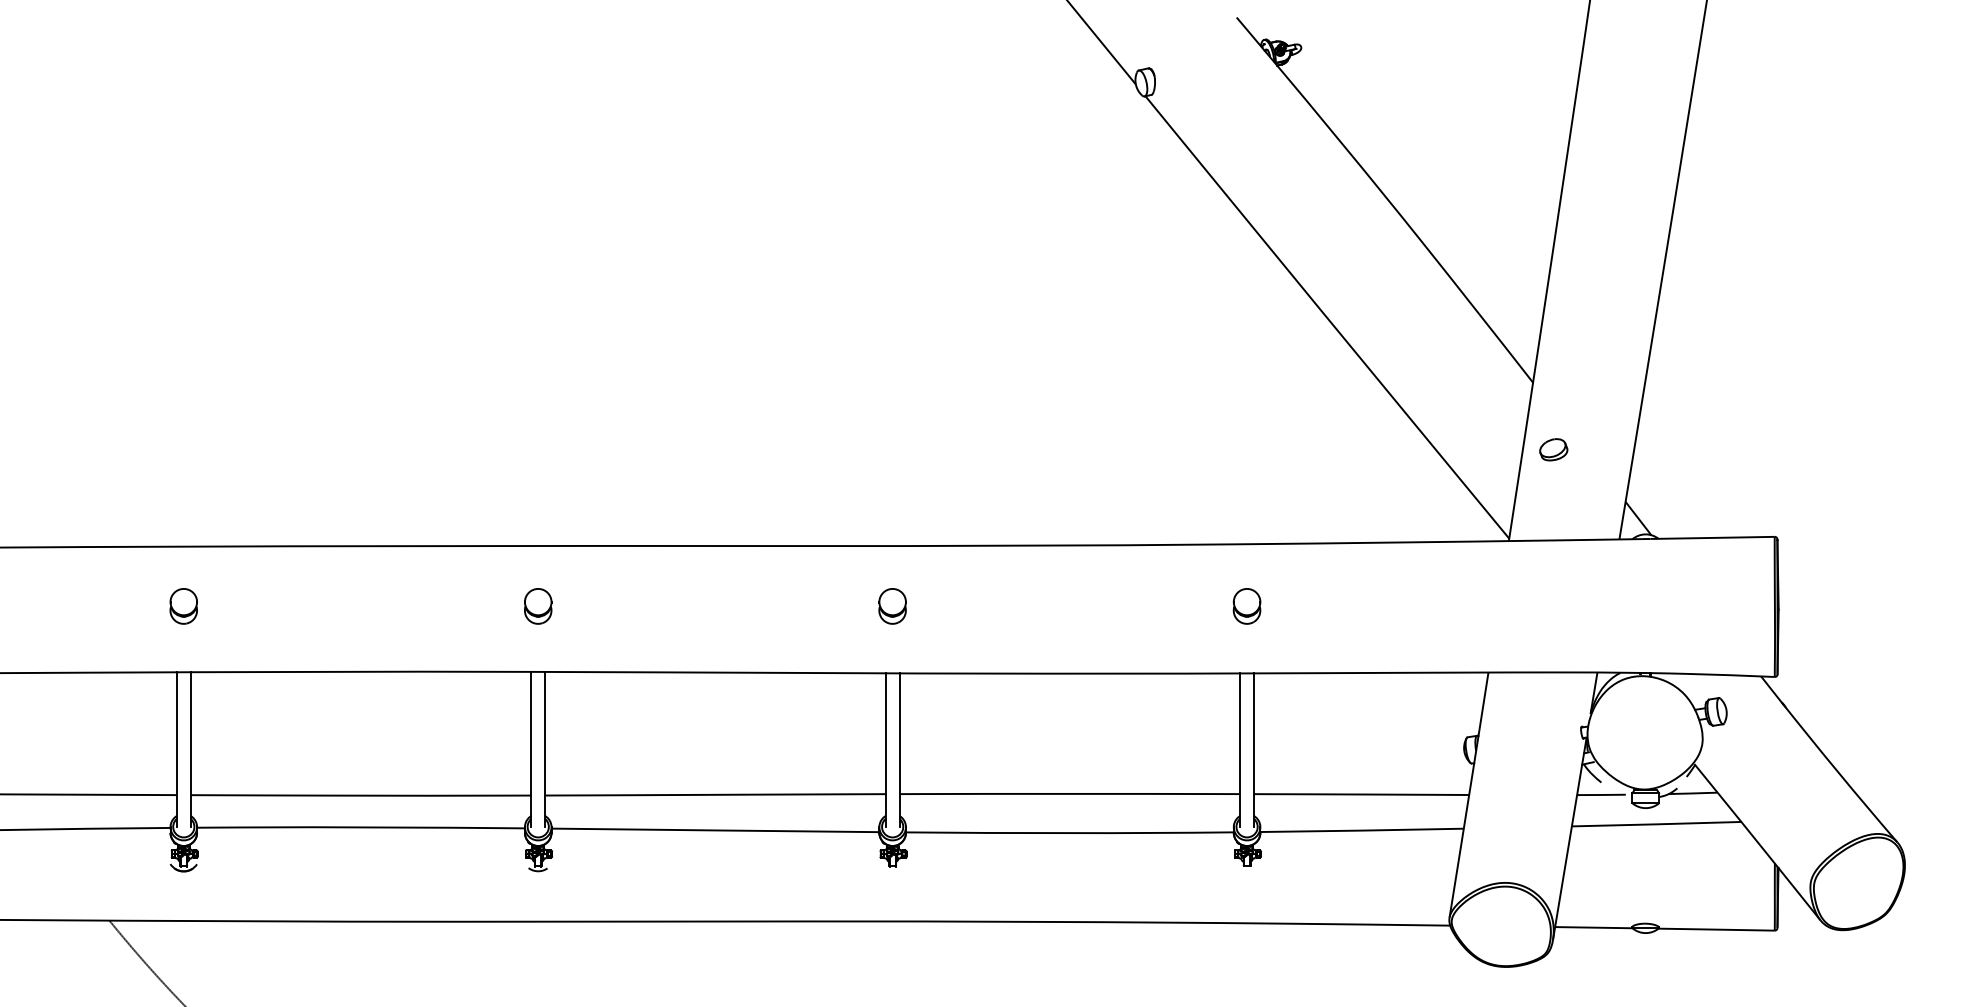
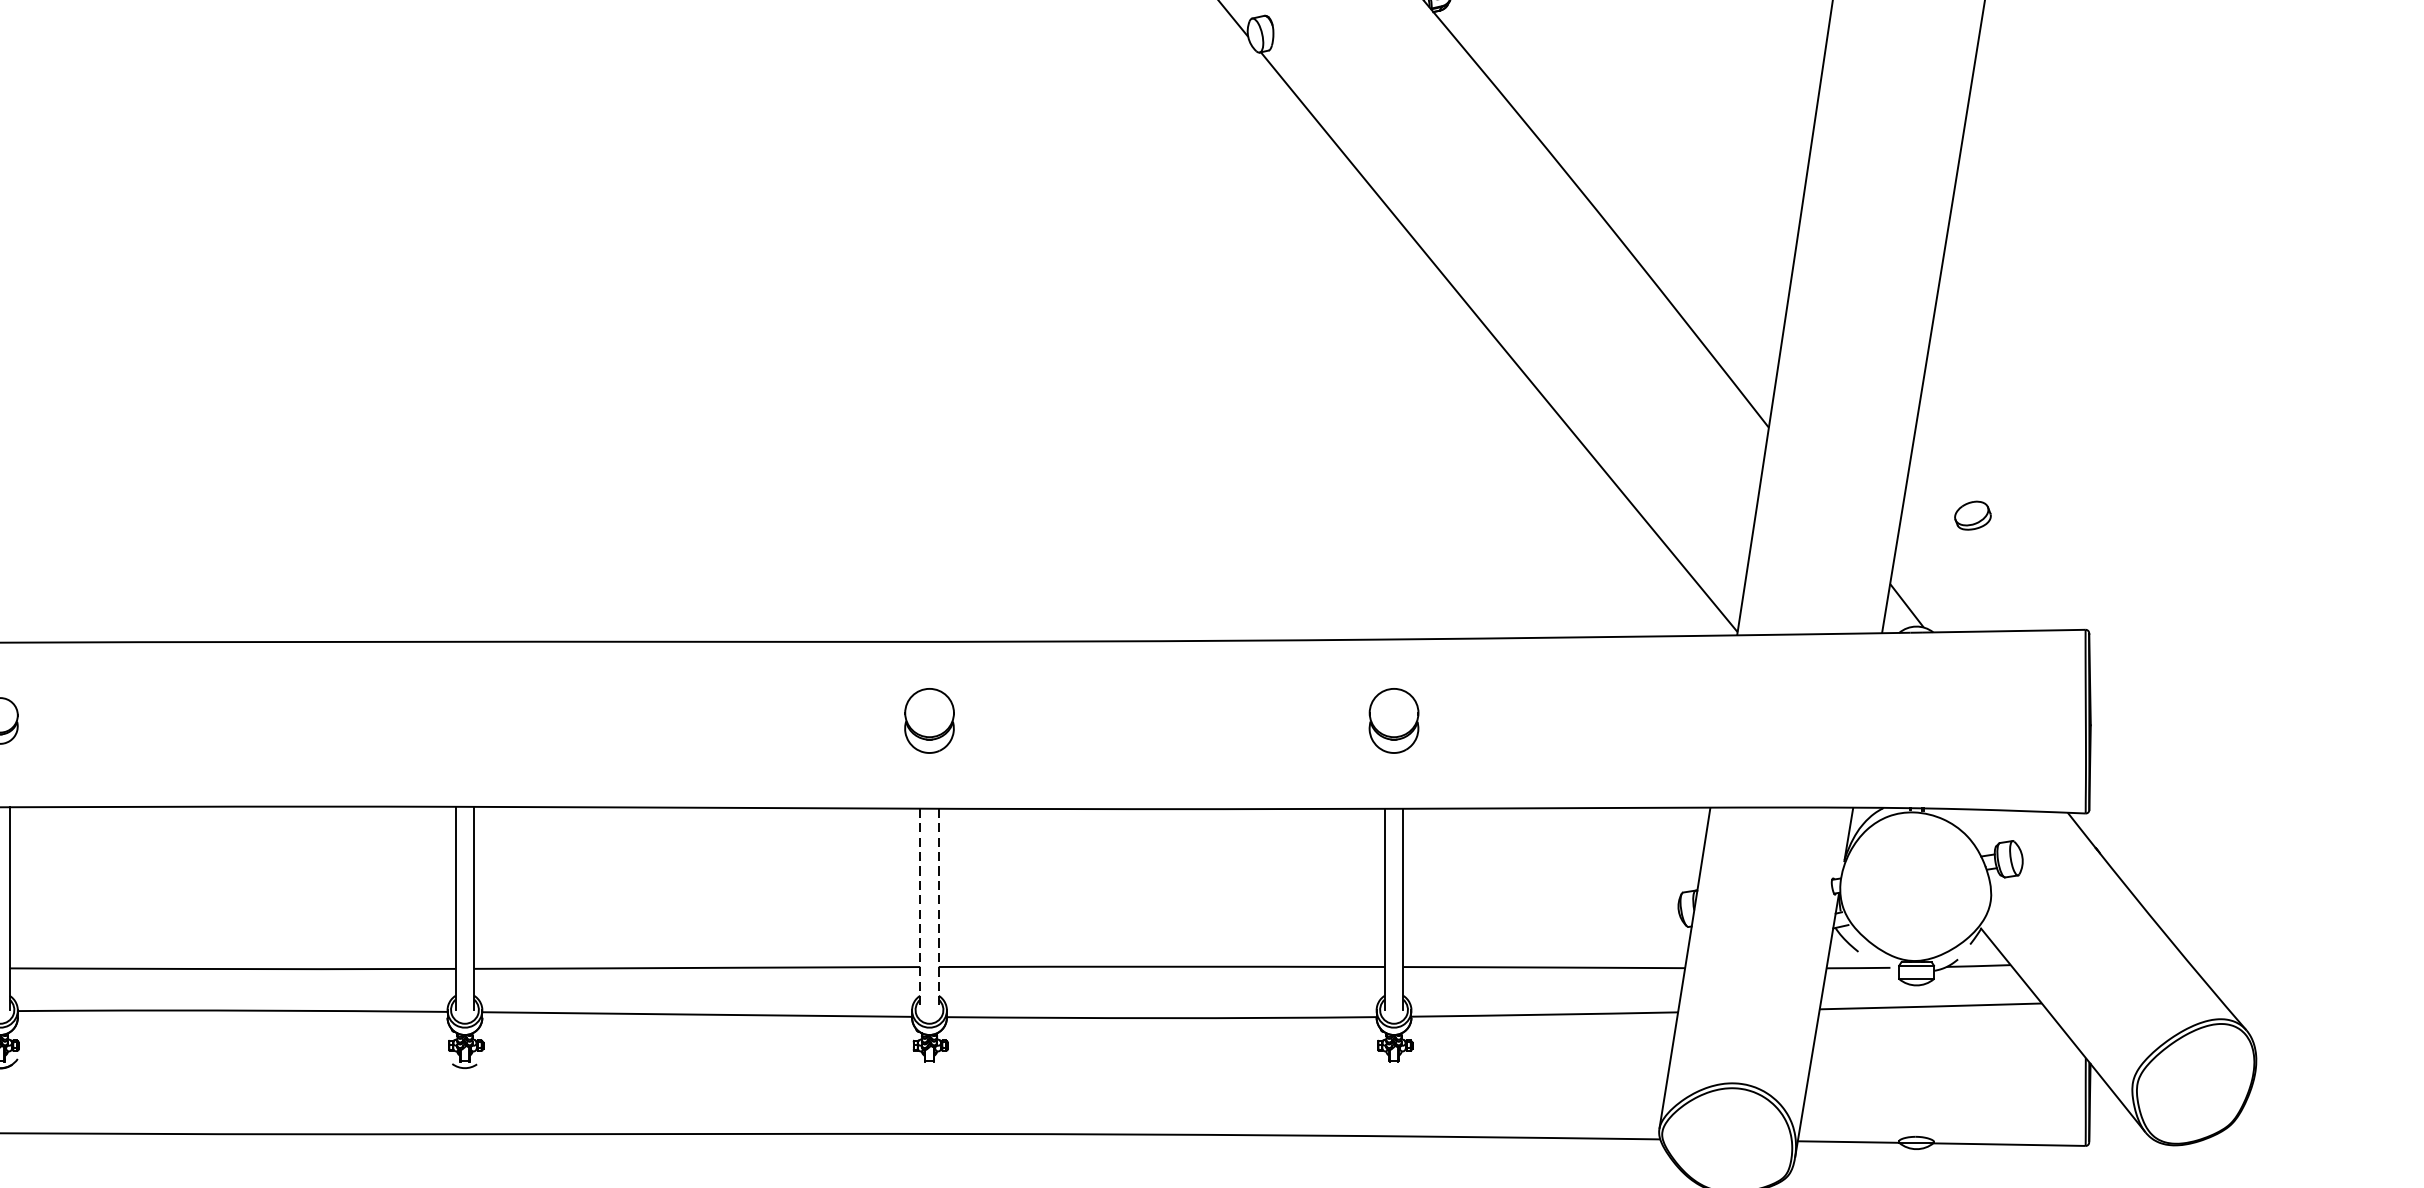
part: (1553, 449) -> (1972, 515), moved
part: (538, 606) -> (465, 721), removed
part: (892, 606) -> (929, 721), size x1.4
part: (1246, 606) -> (1393, 721), size x1.4
line: (885, 750) -> (920, 909), solid -> dashed
line: (899, 750) -> (938, 909), solid -> dashed

